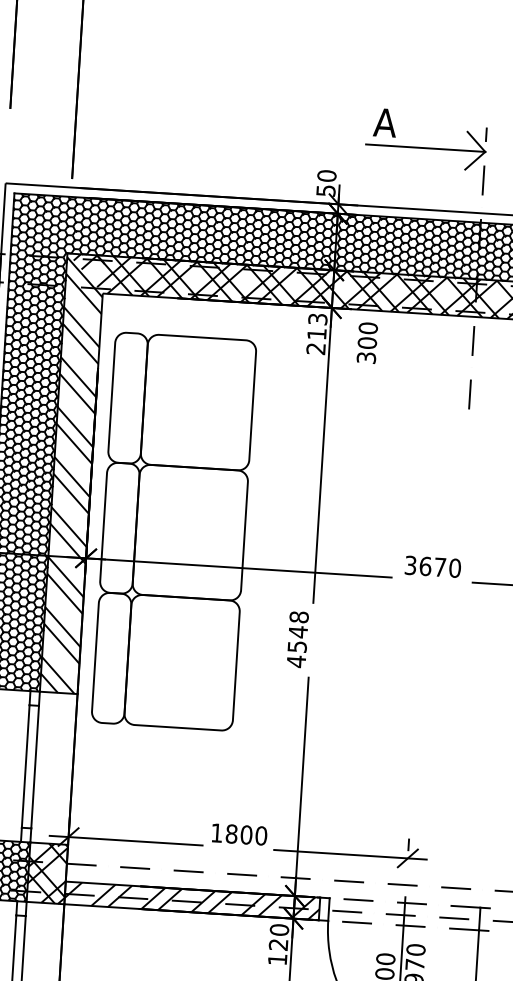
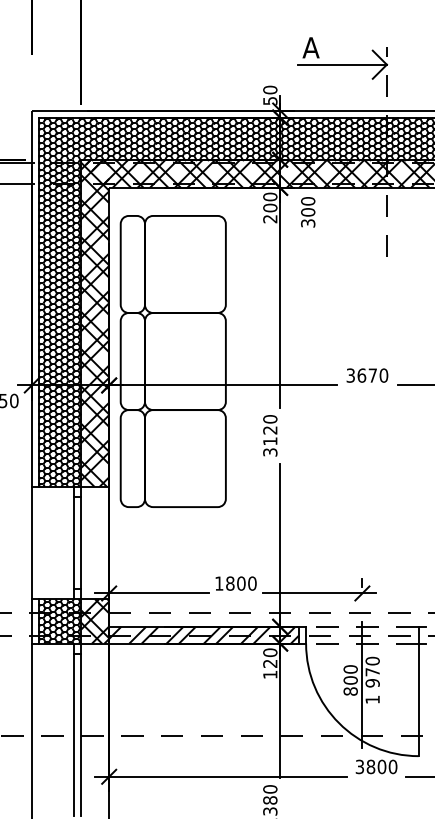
text: (317, 326) -> (270, 202), 213 -> 200
hatch: (73, 472) -> (95, 322), added
text: (297, 640) -> (270, 436), 4548 -> 3120

